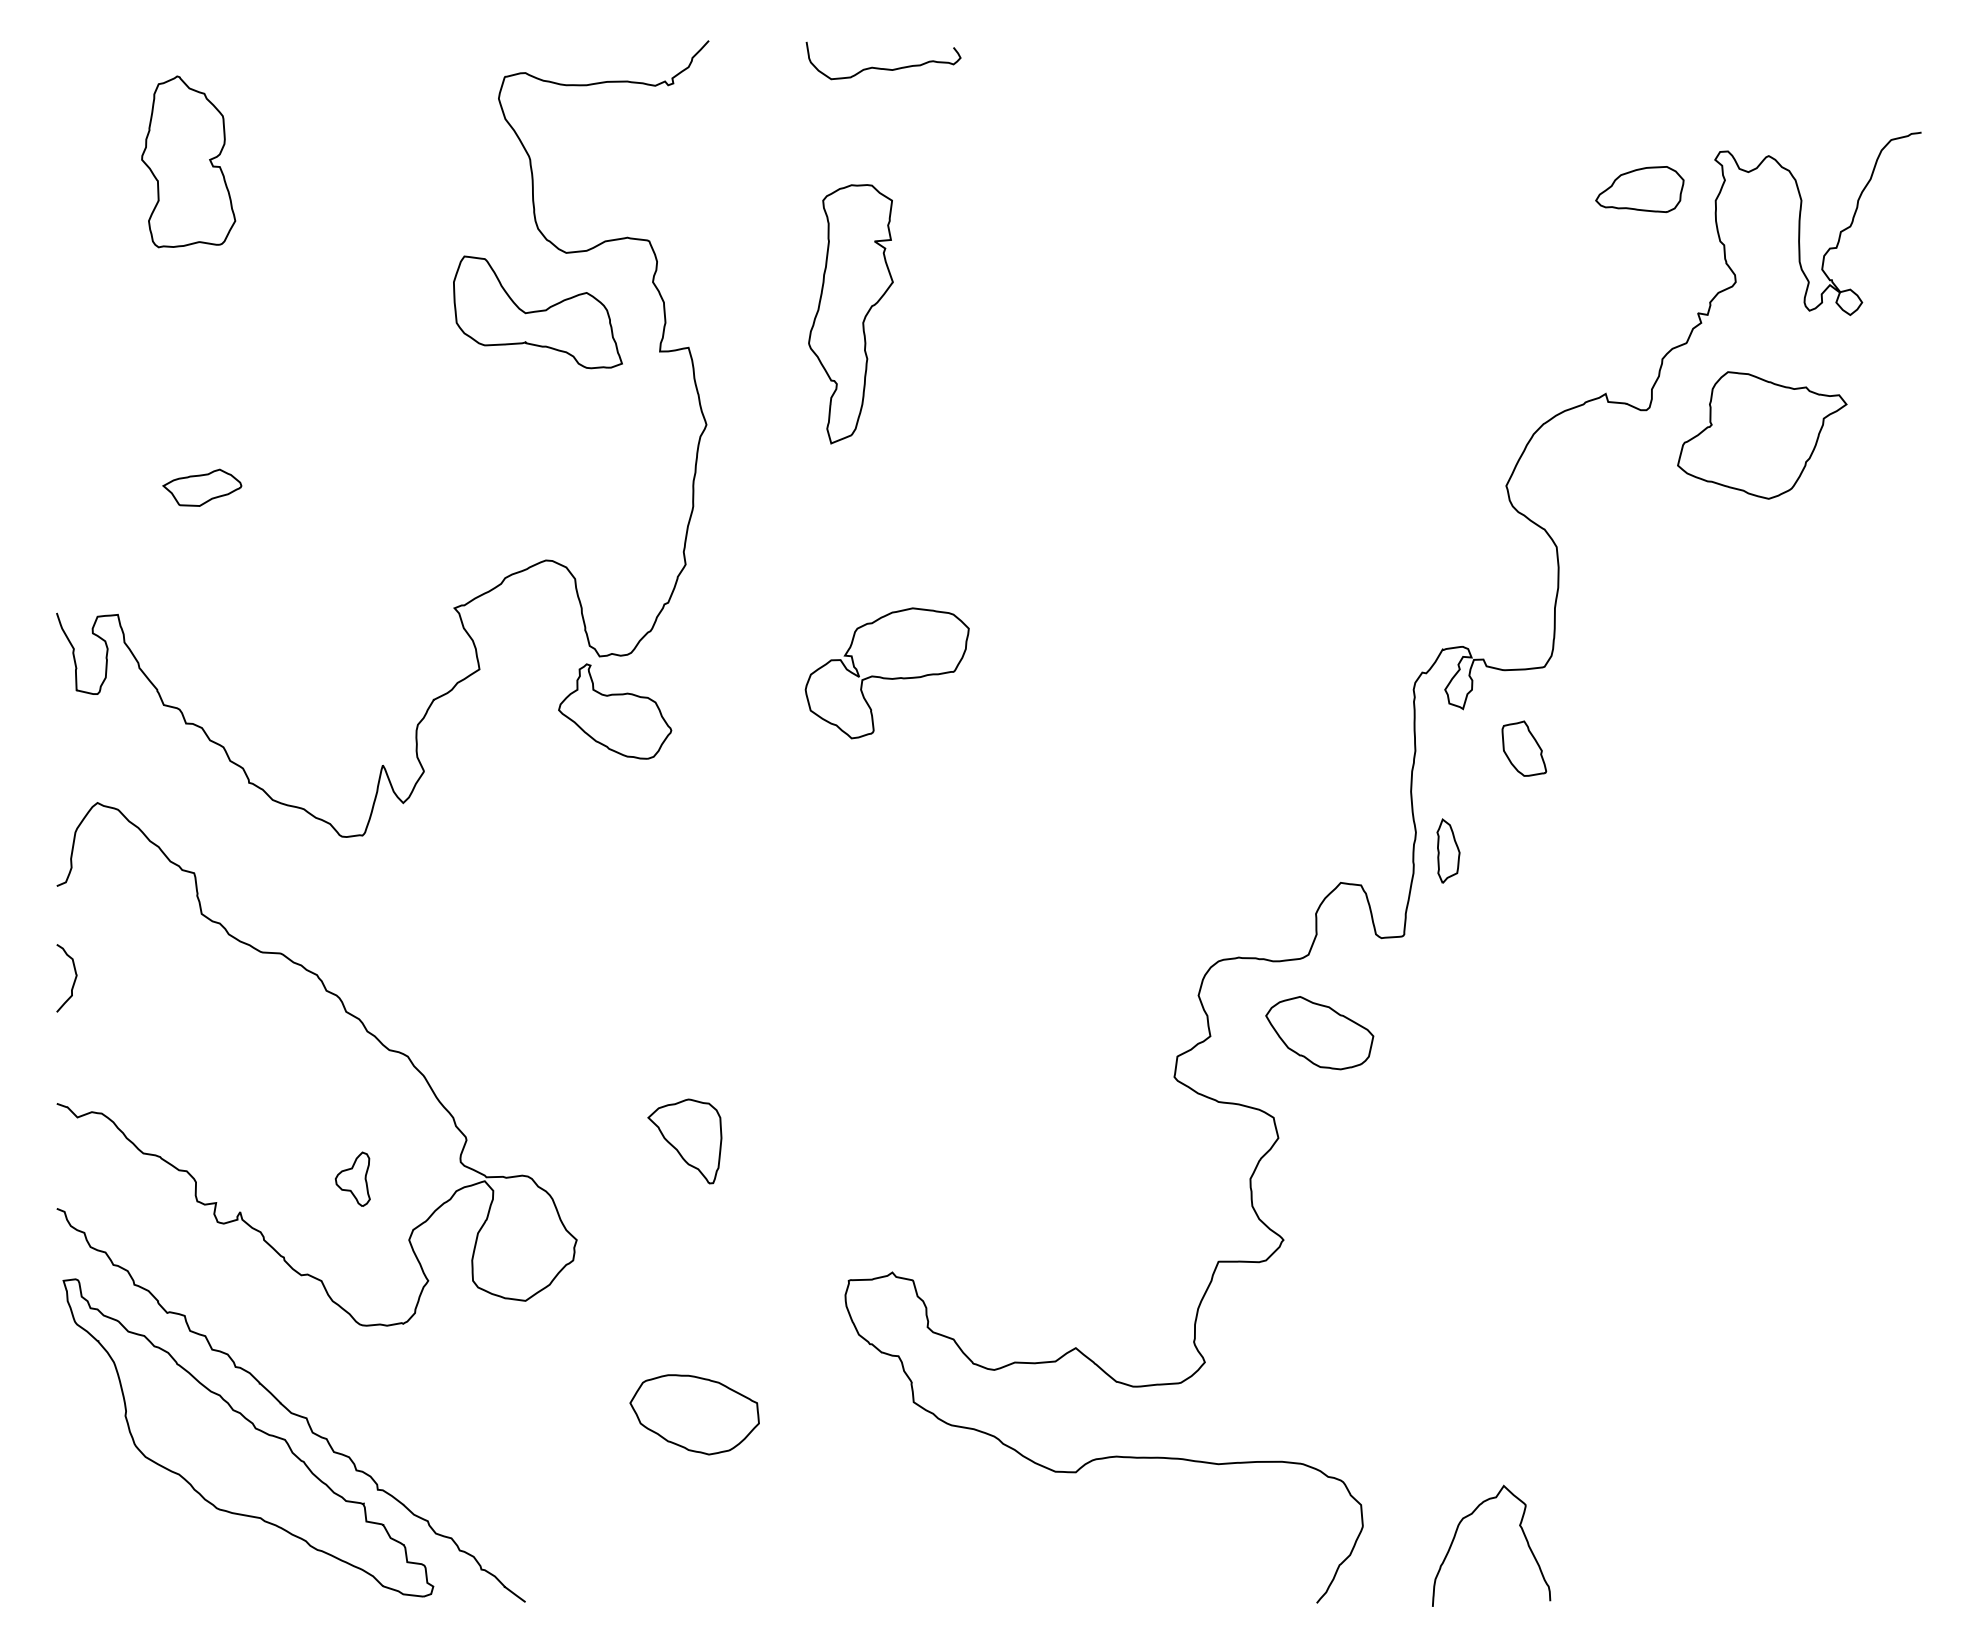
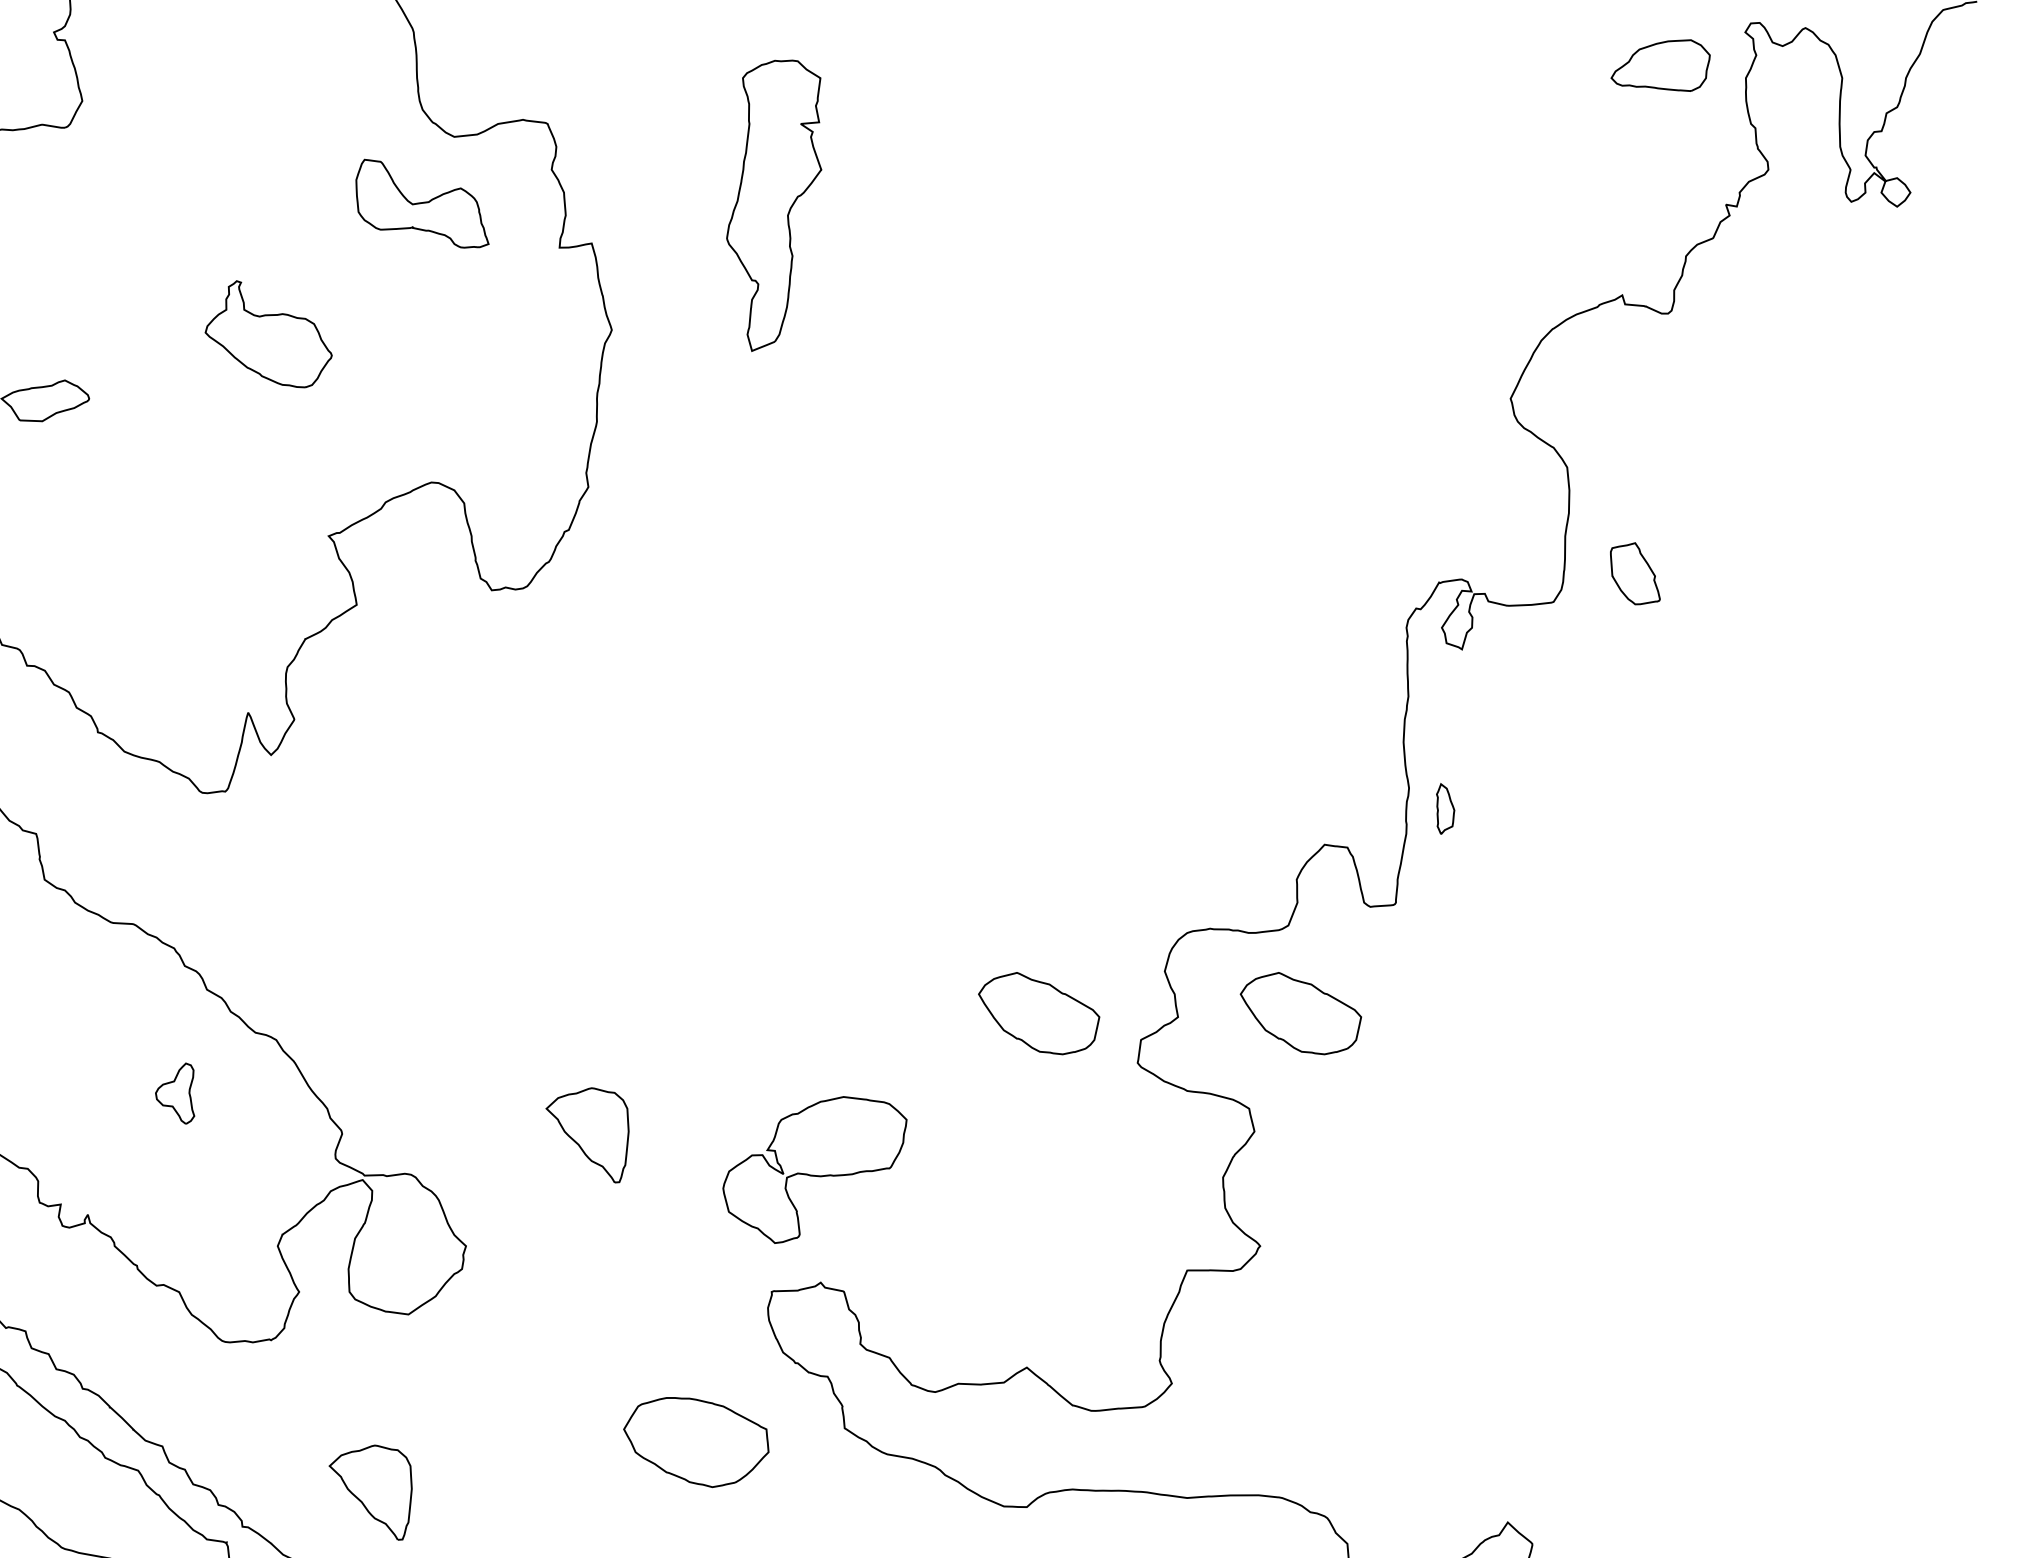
part: (537, 312) -> (421, 203), size x0.7
part: (1762, 435) -> (1798, 342), removed
part: (886, 673) -> (814, 1170), moved
part: (615, 711) -> (269, 334), moved
part: (1524, 748) -> (1635, 573), moved
part: (1448, 850) -> (1445, 808), size x0.7
part: (1086, 1033) -> (1038, 1014), added
part: (352, 1178) -> (174, 1092), moved
part: (694, 1414) -> (696, 1442), moved
part: (491, 1459) -> (370, 1492), added

